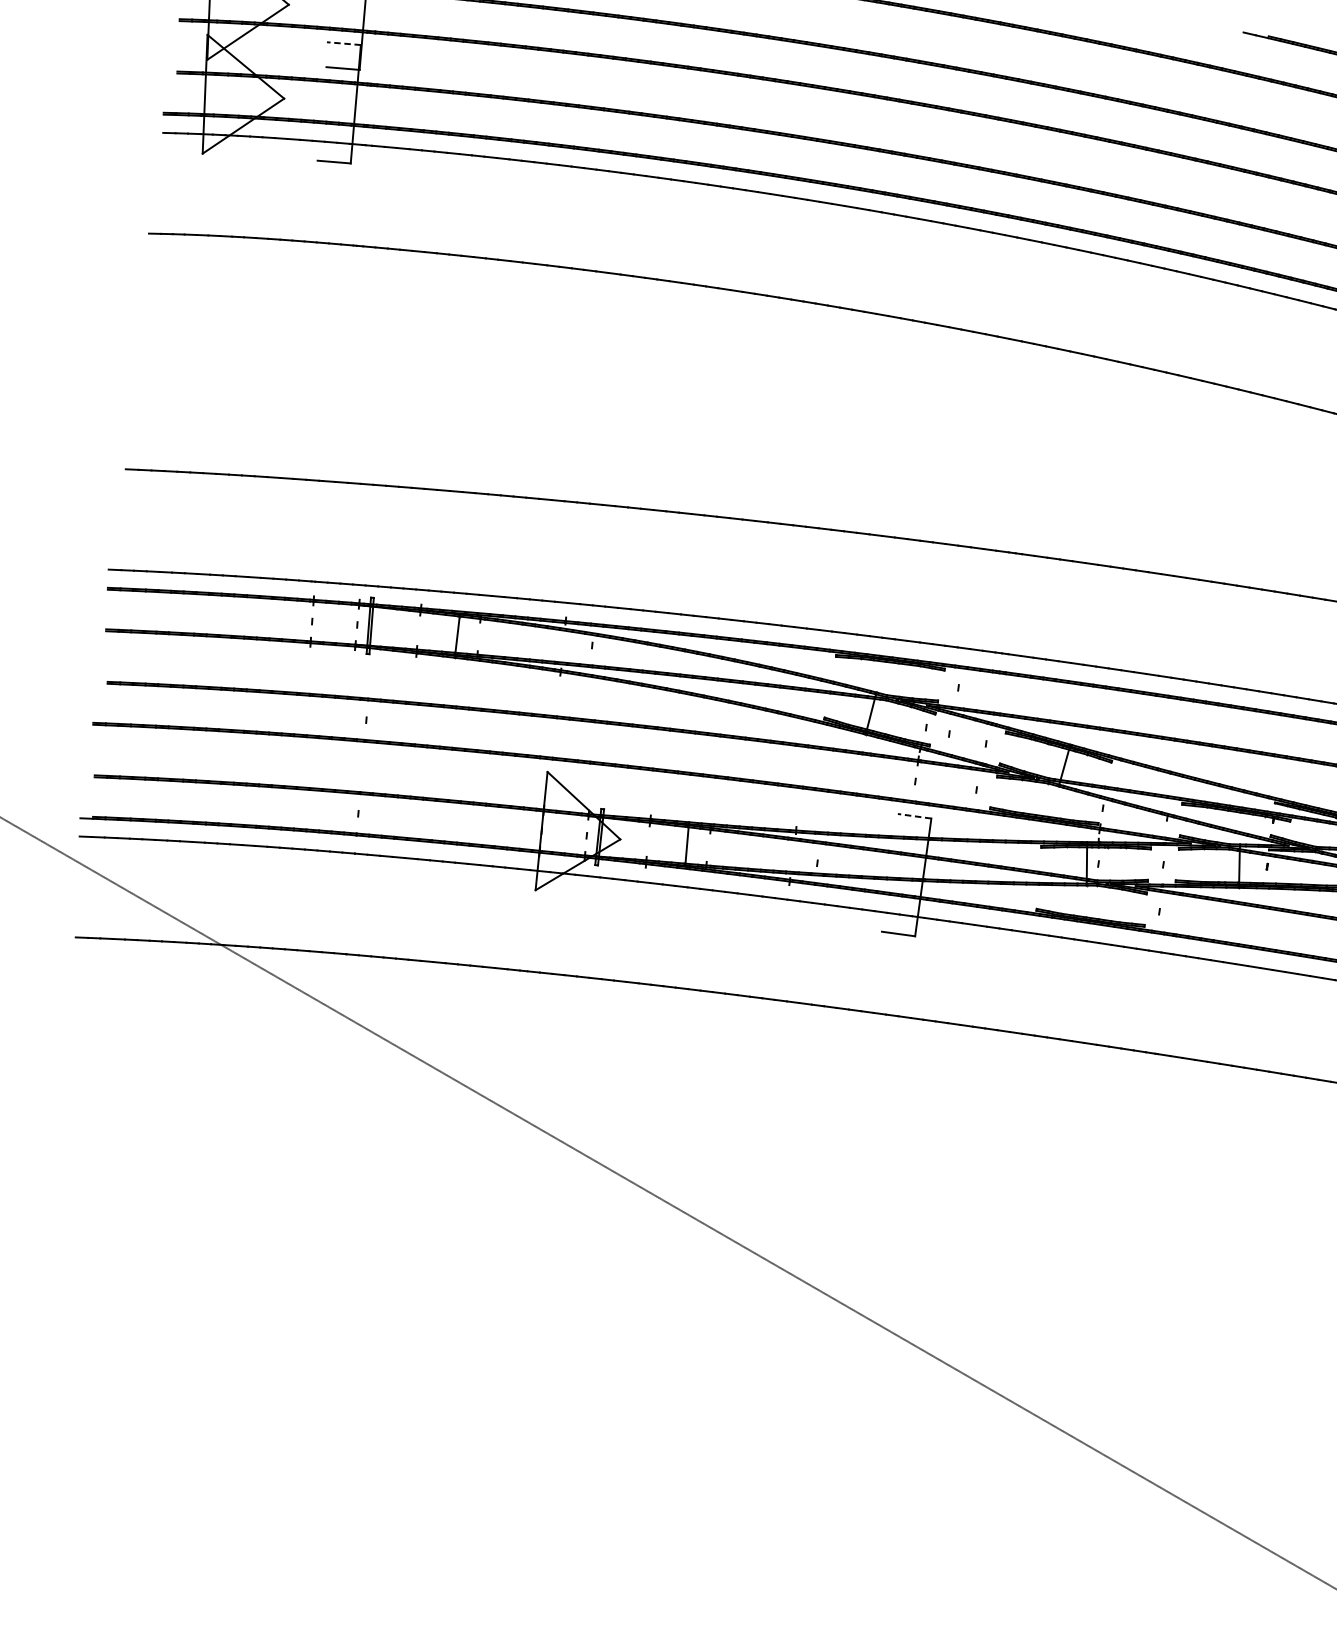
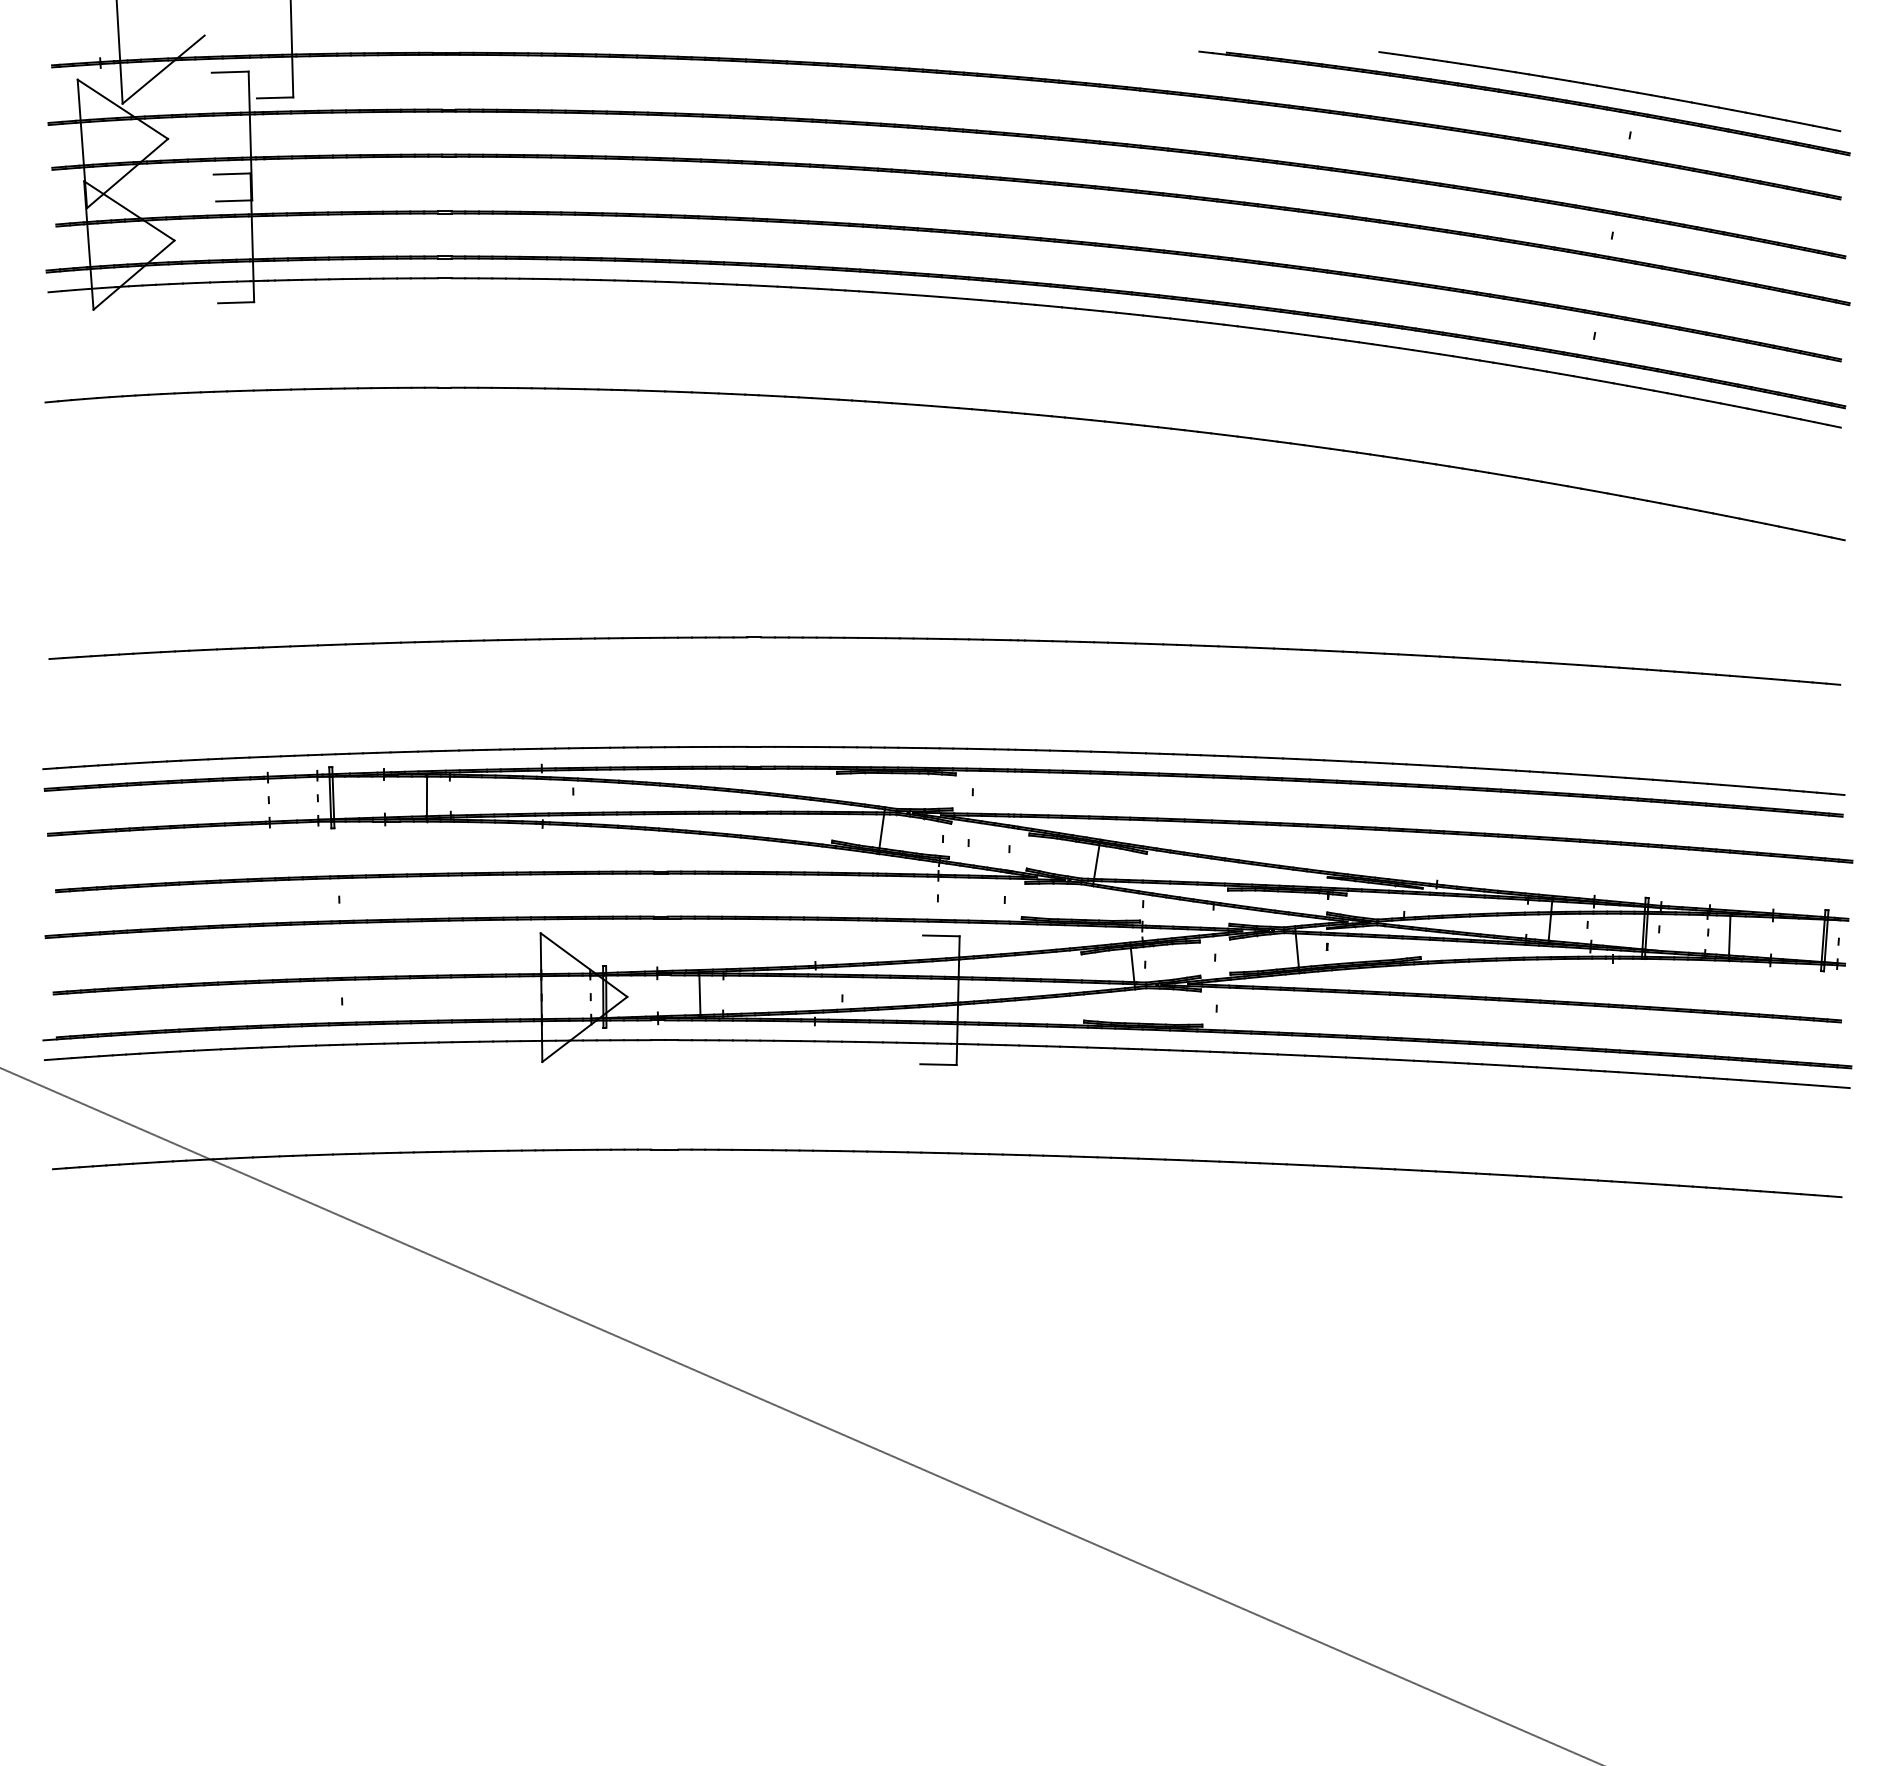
line: (343, 44) -> (231, 174), dashed -> solid
line: (913, 815) -> (940, 935), dashed -> solid

